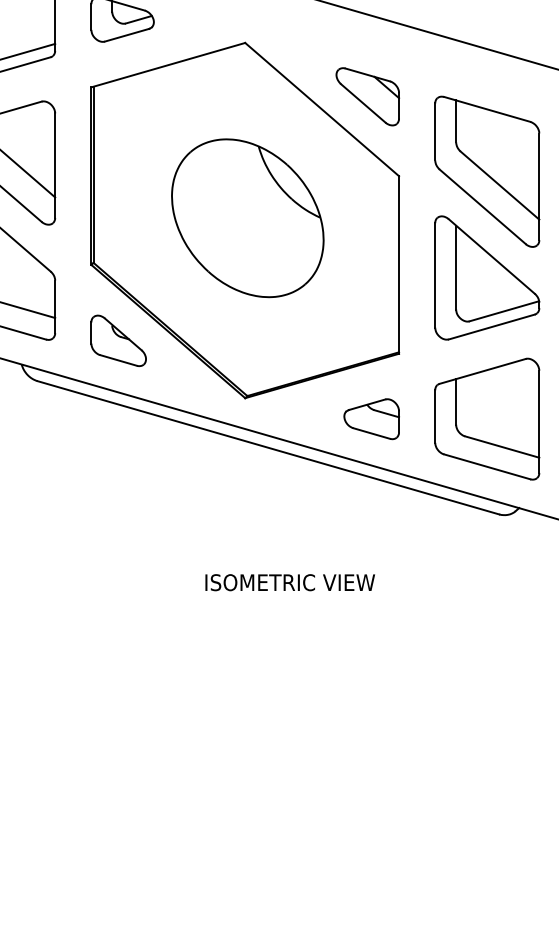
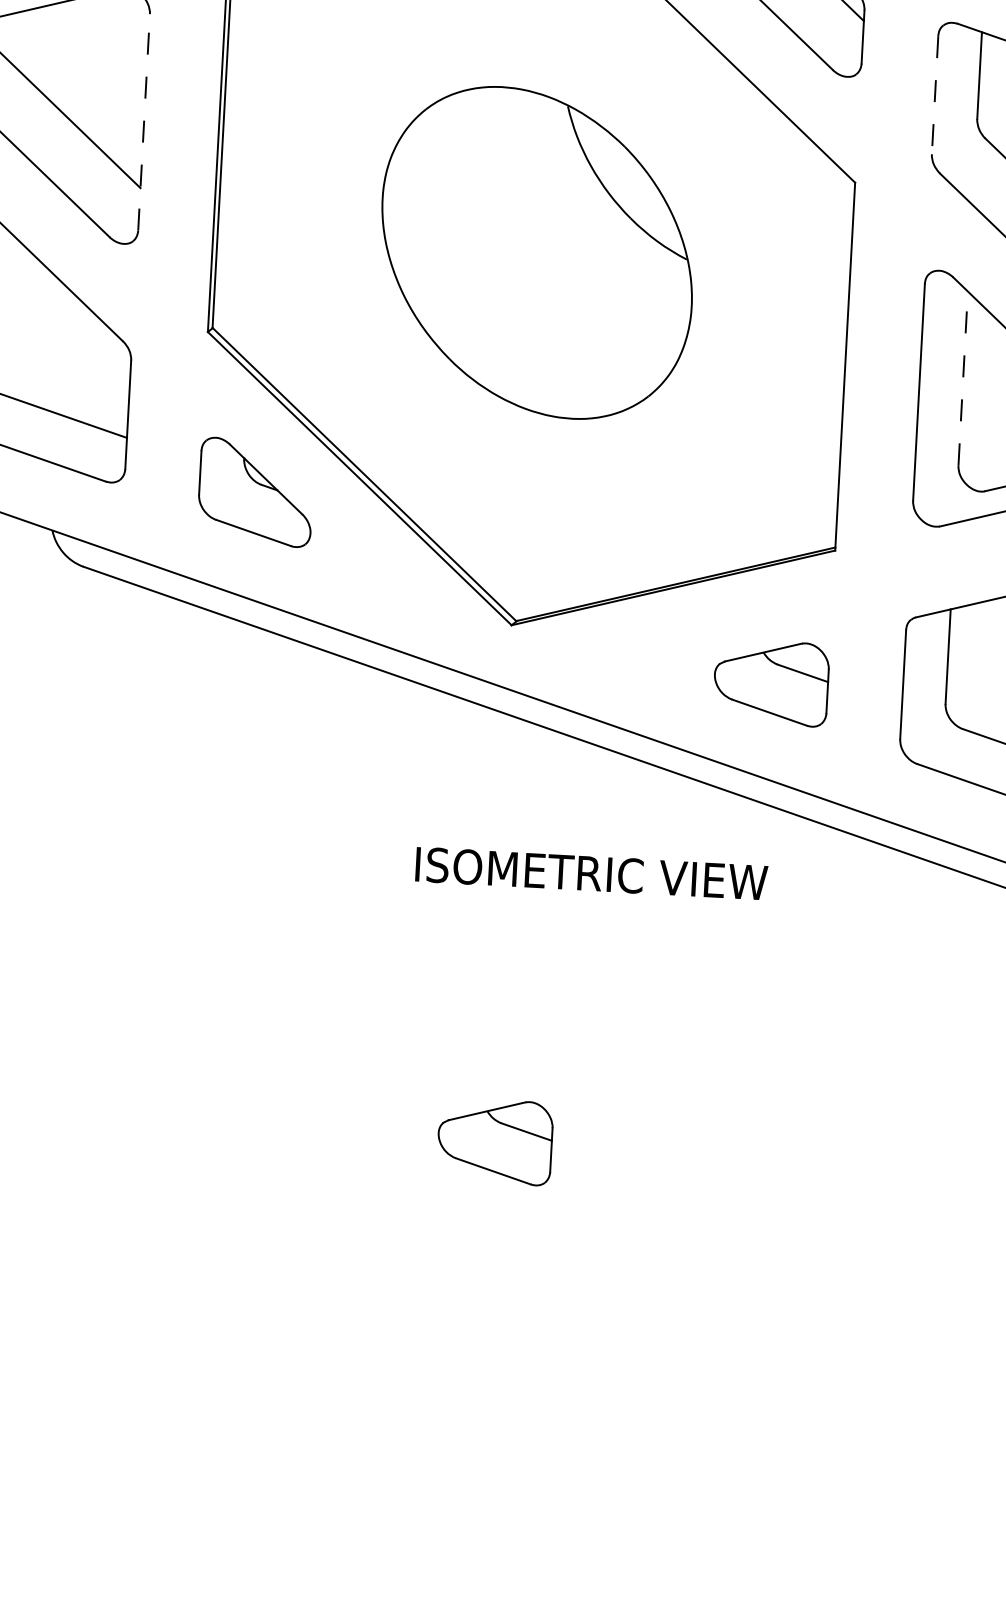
line: (435, 131) -> (935, 94), solid -> dashed
line: (55, 165) -> (144, 122), solid -> dashed
line: (456, 267) -> (963, 378), solid -> dashed
text: (289, 582) -> (590, 873), moved
part: (250, 647) -> (494, 1142), added

